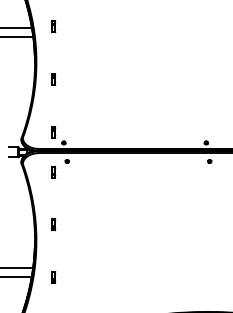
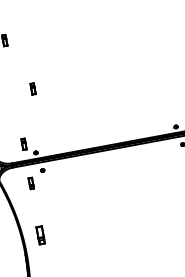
part: (53, 79) -> (32, 88), moved
part: (53, 224) -> (40, 234), size x1.6

